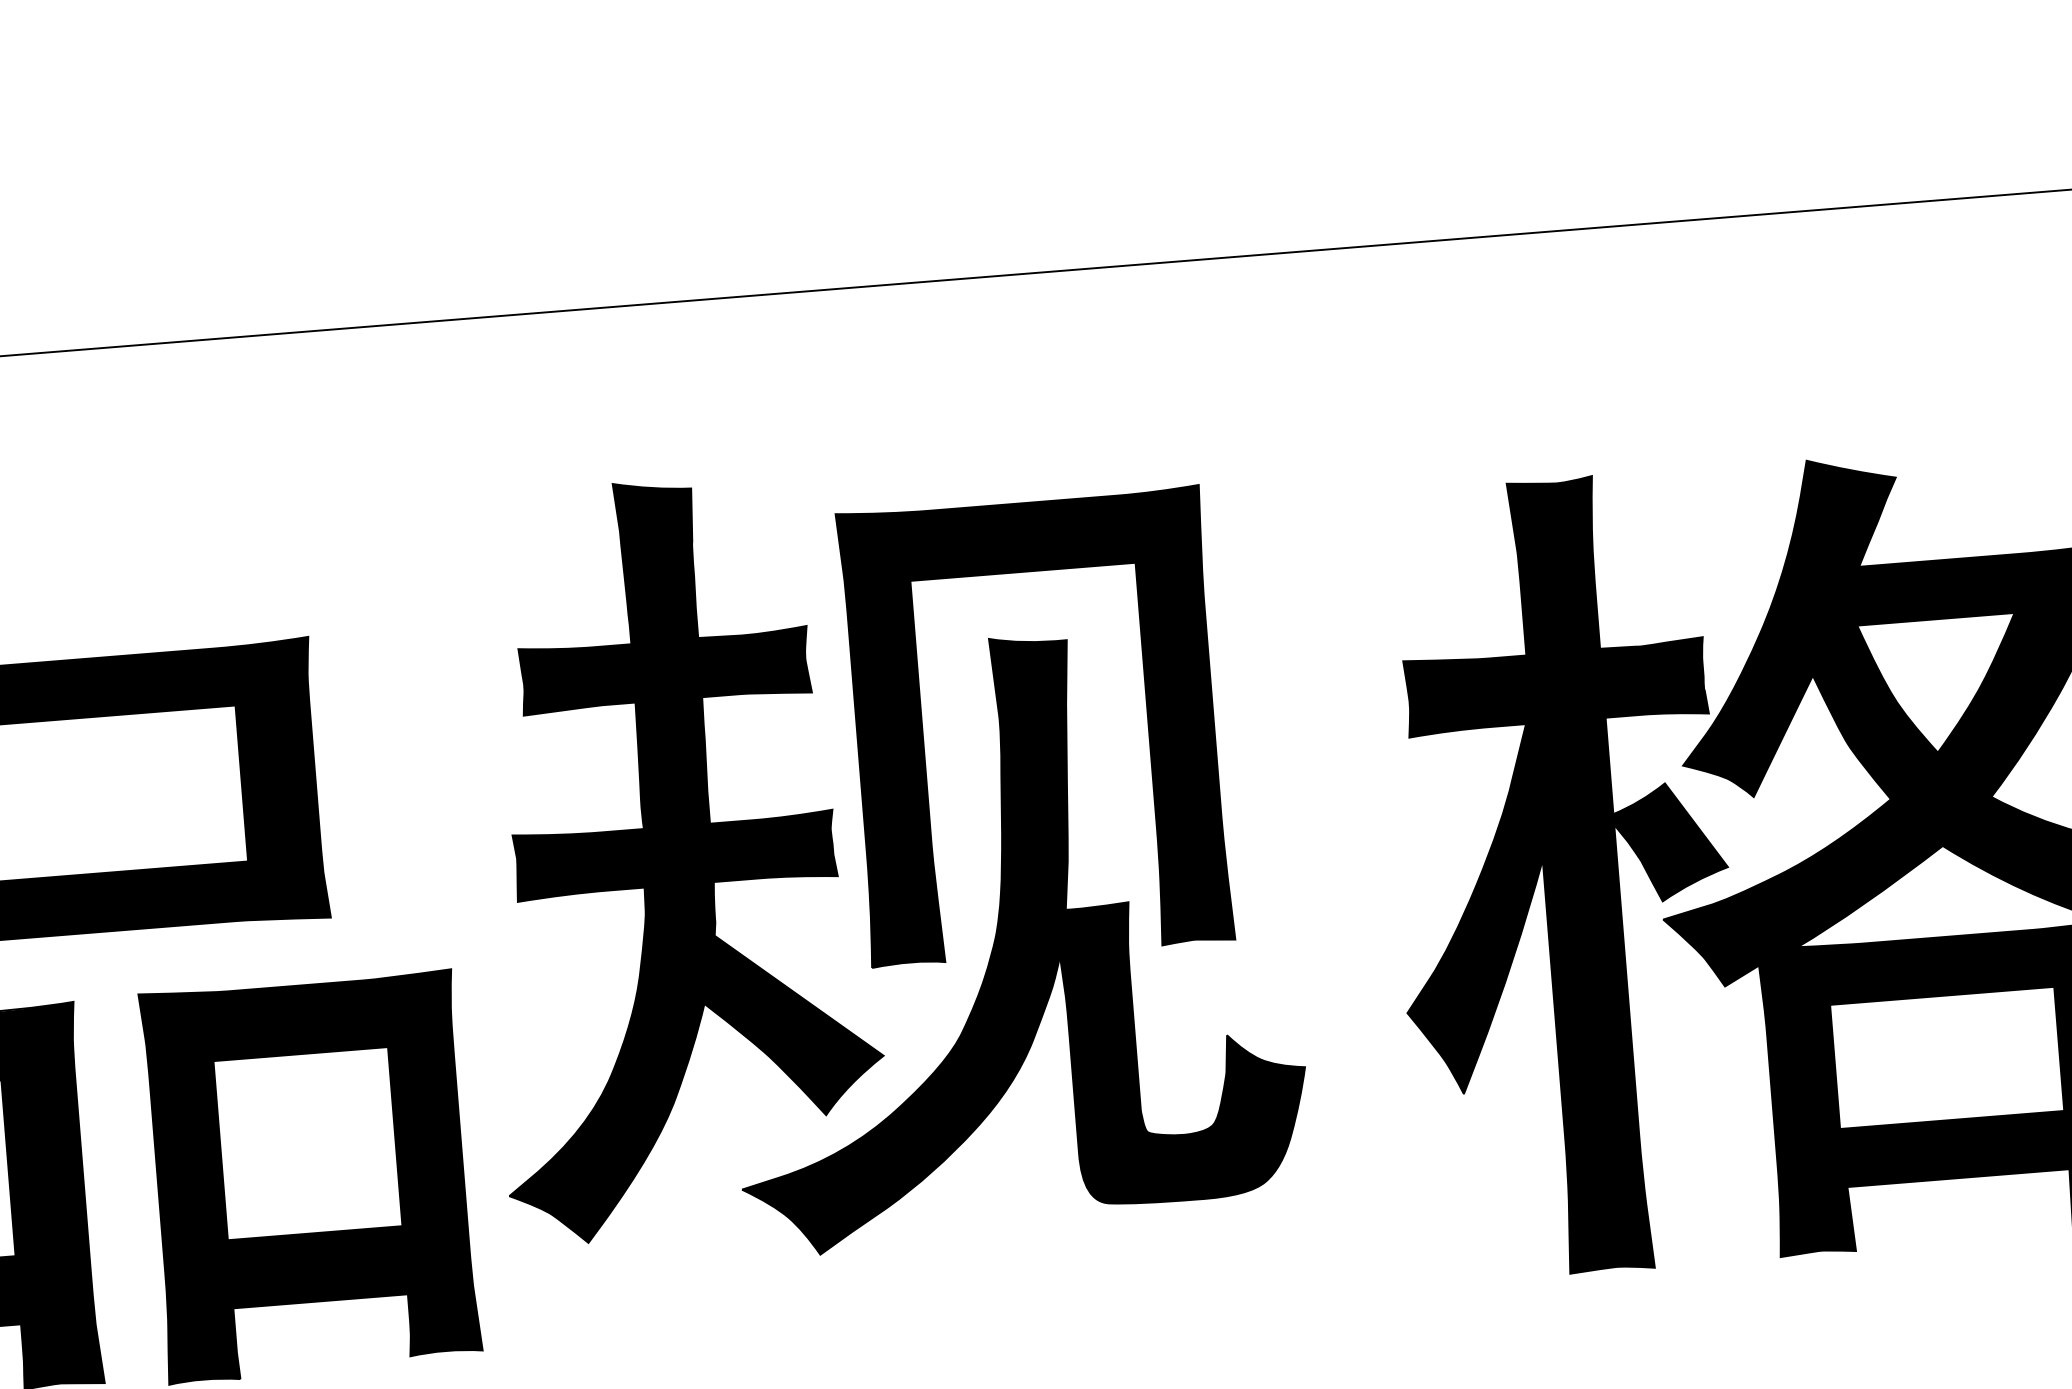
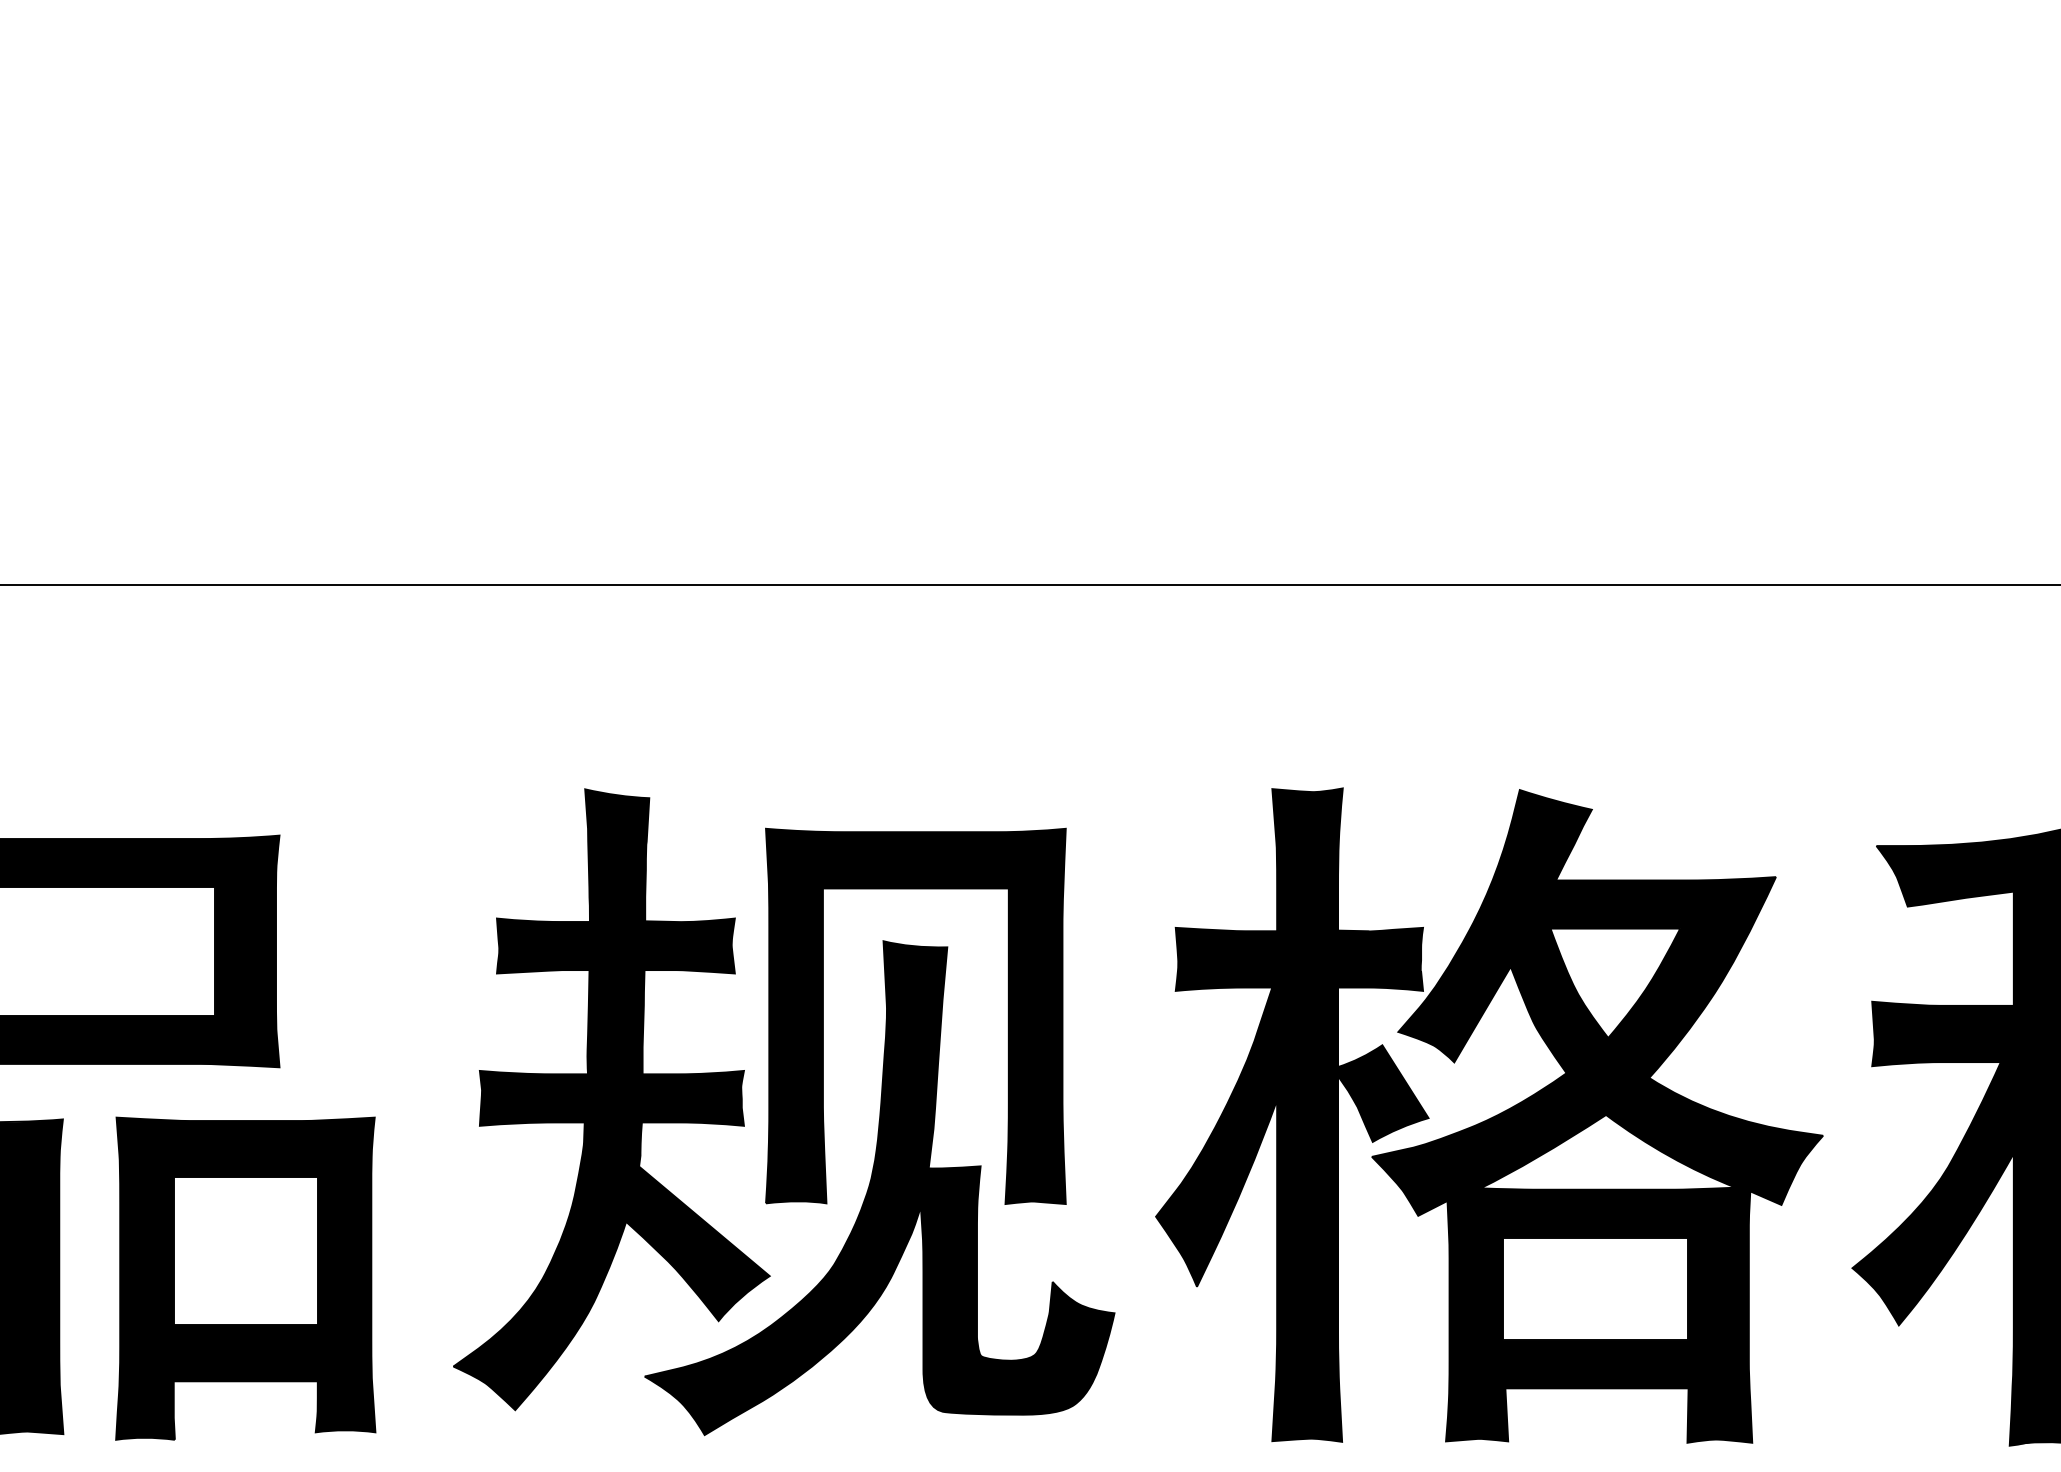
part: (885, 856) -> (784, 1112), moved

